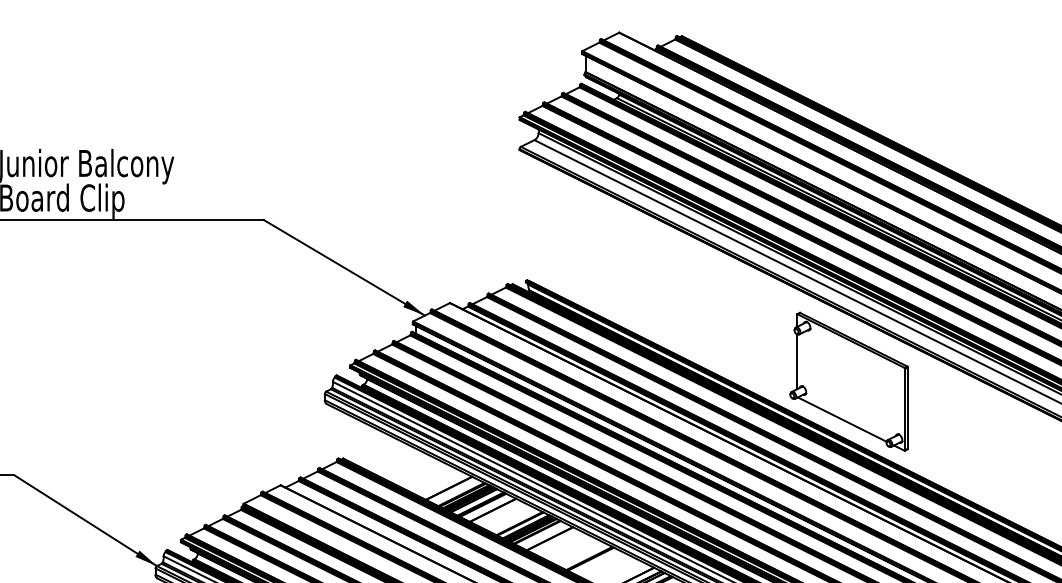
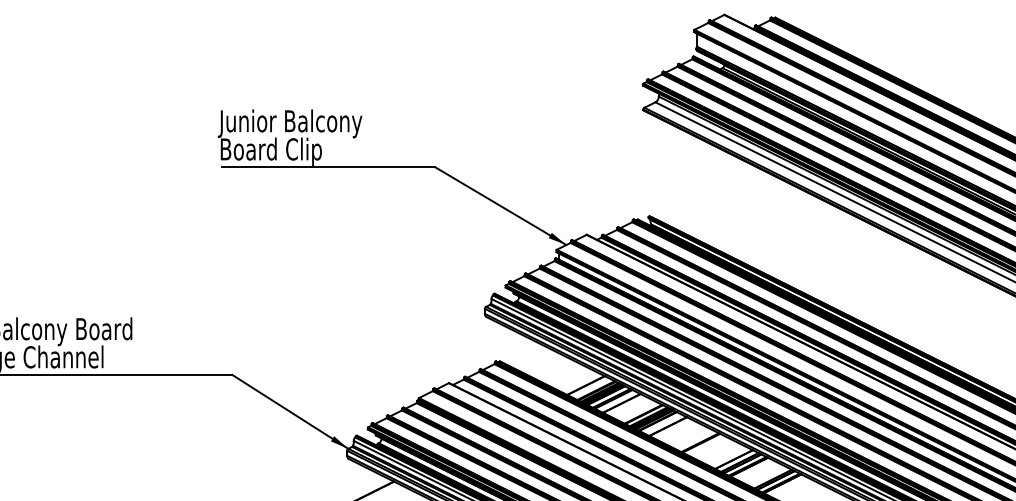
part: (849, 381) -> (911, 298), removed

